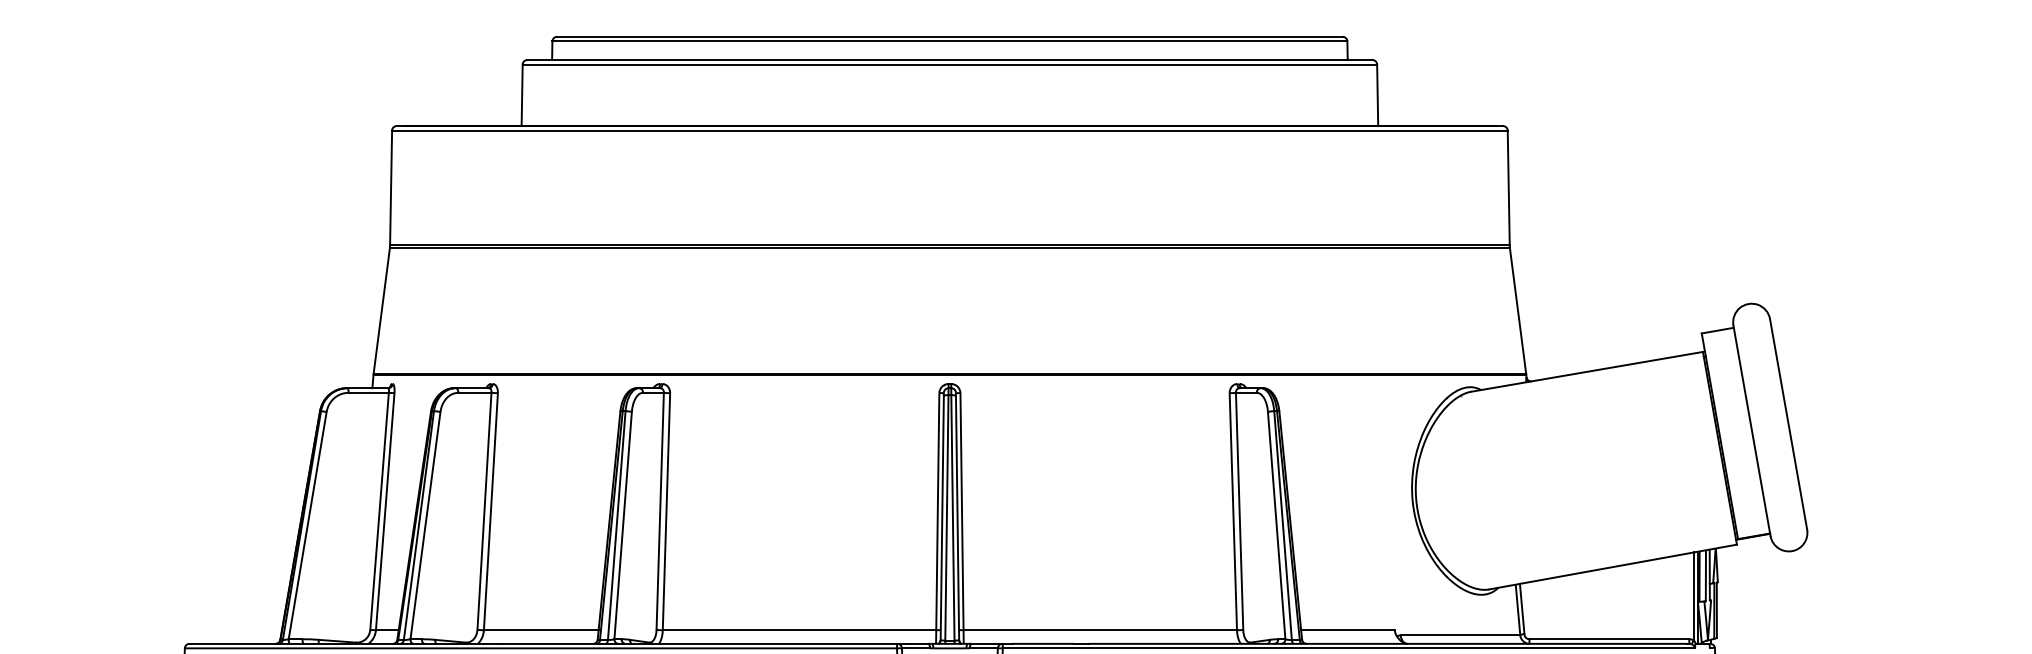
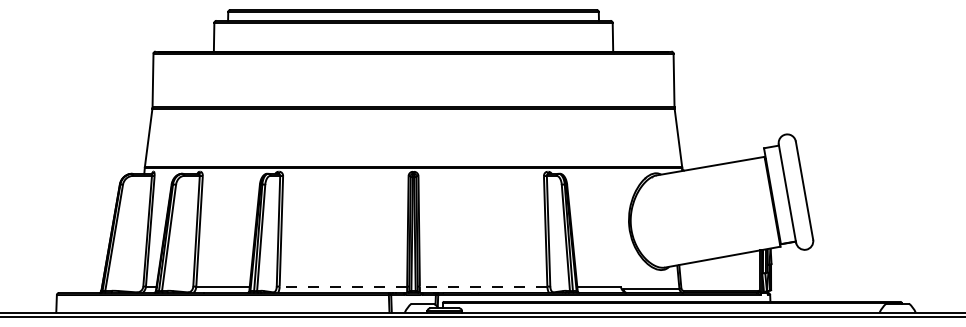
line: (799, 629) -> (343, 286), solid -> dashed
line: (1099, 629) -> (483, 286), solid -> dashed

